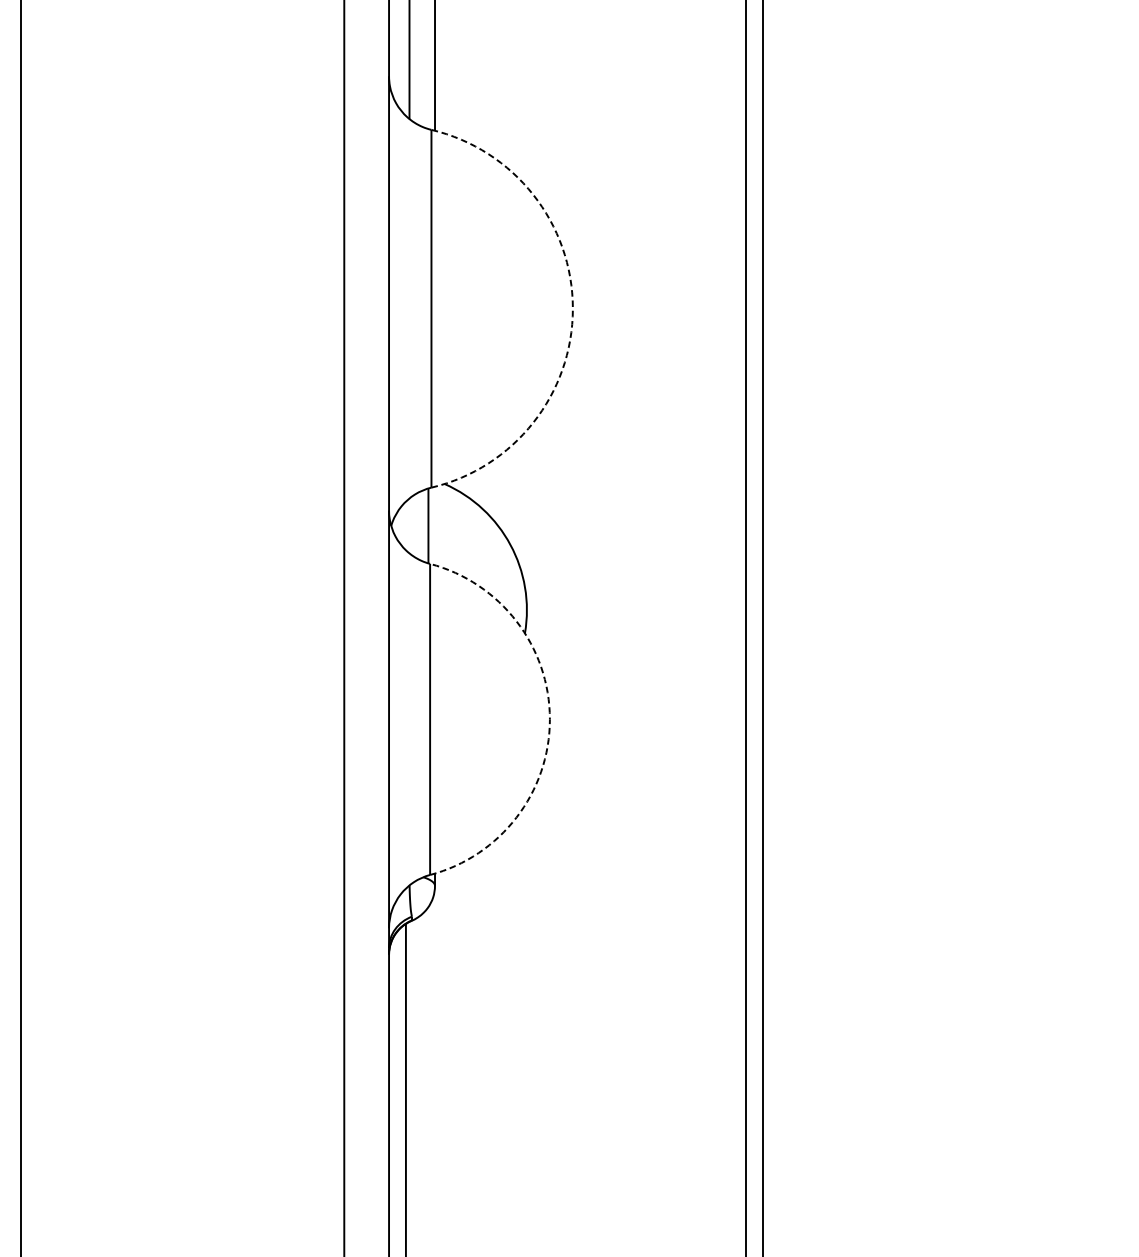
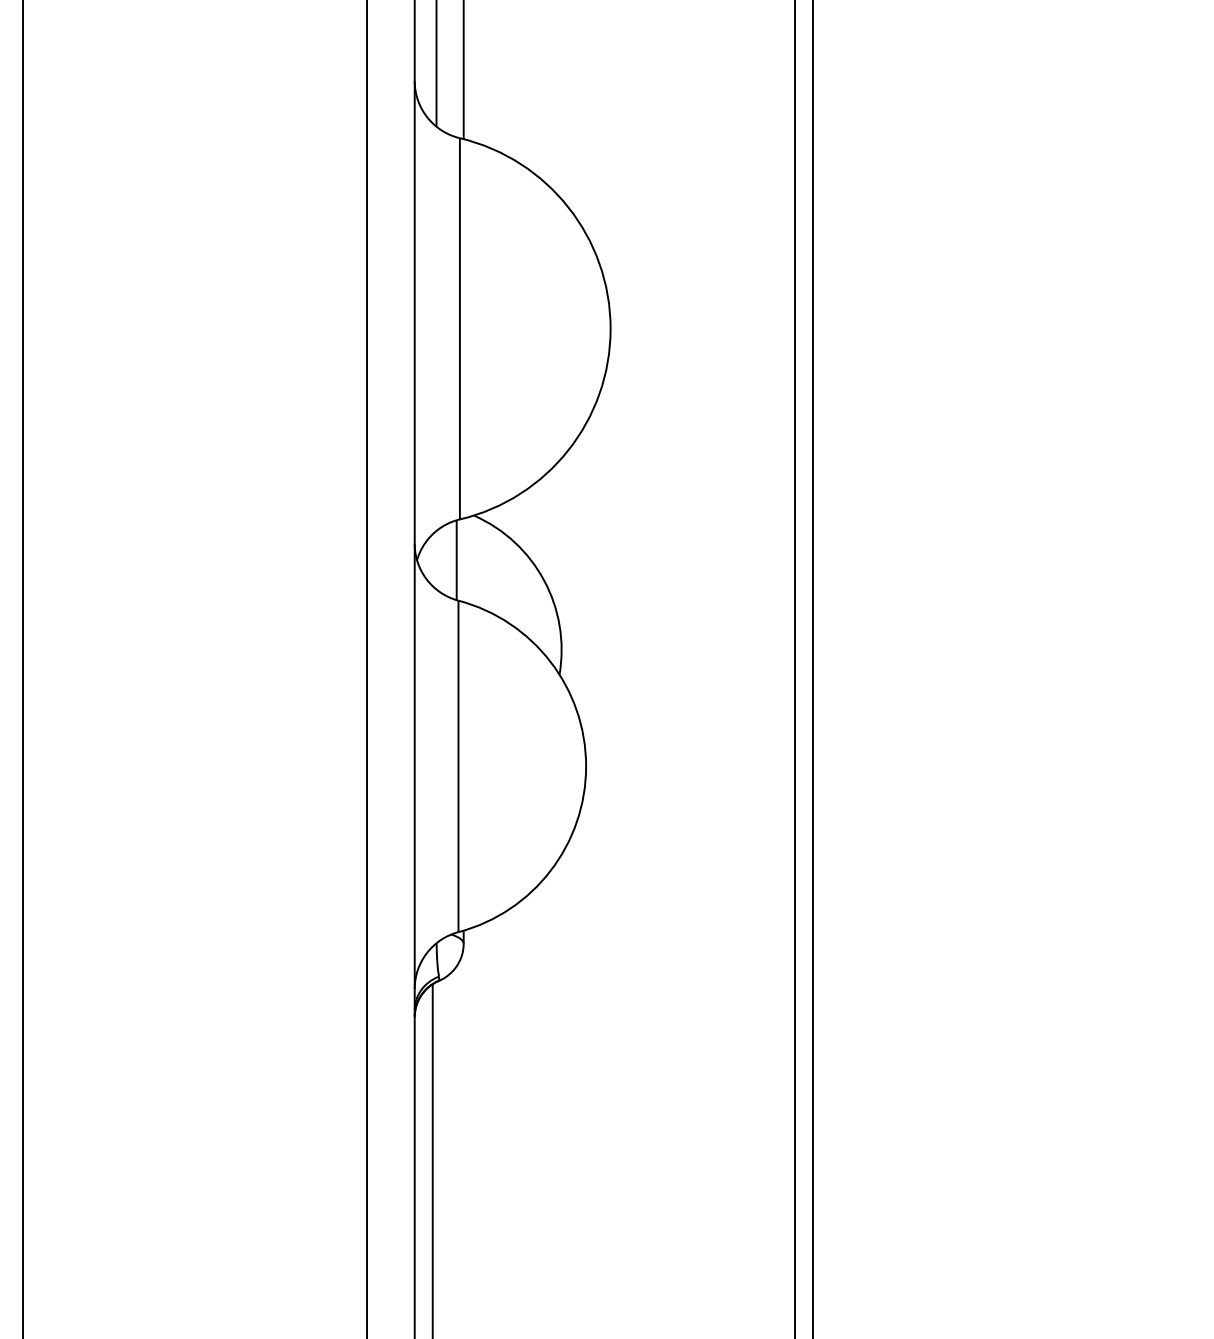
arc: (572, 308) -> (610, 328), dashed -> solid
arc: (550, 719) -> (586, 766), dashed -> solid

